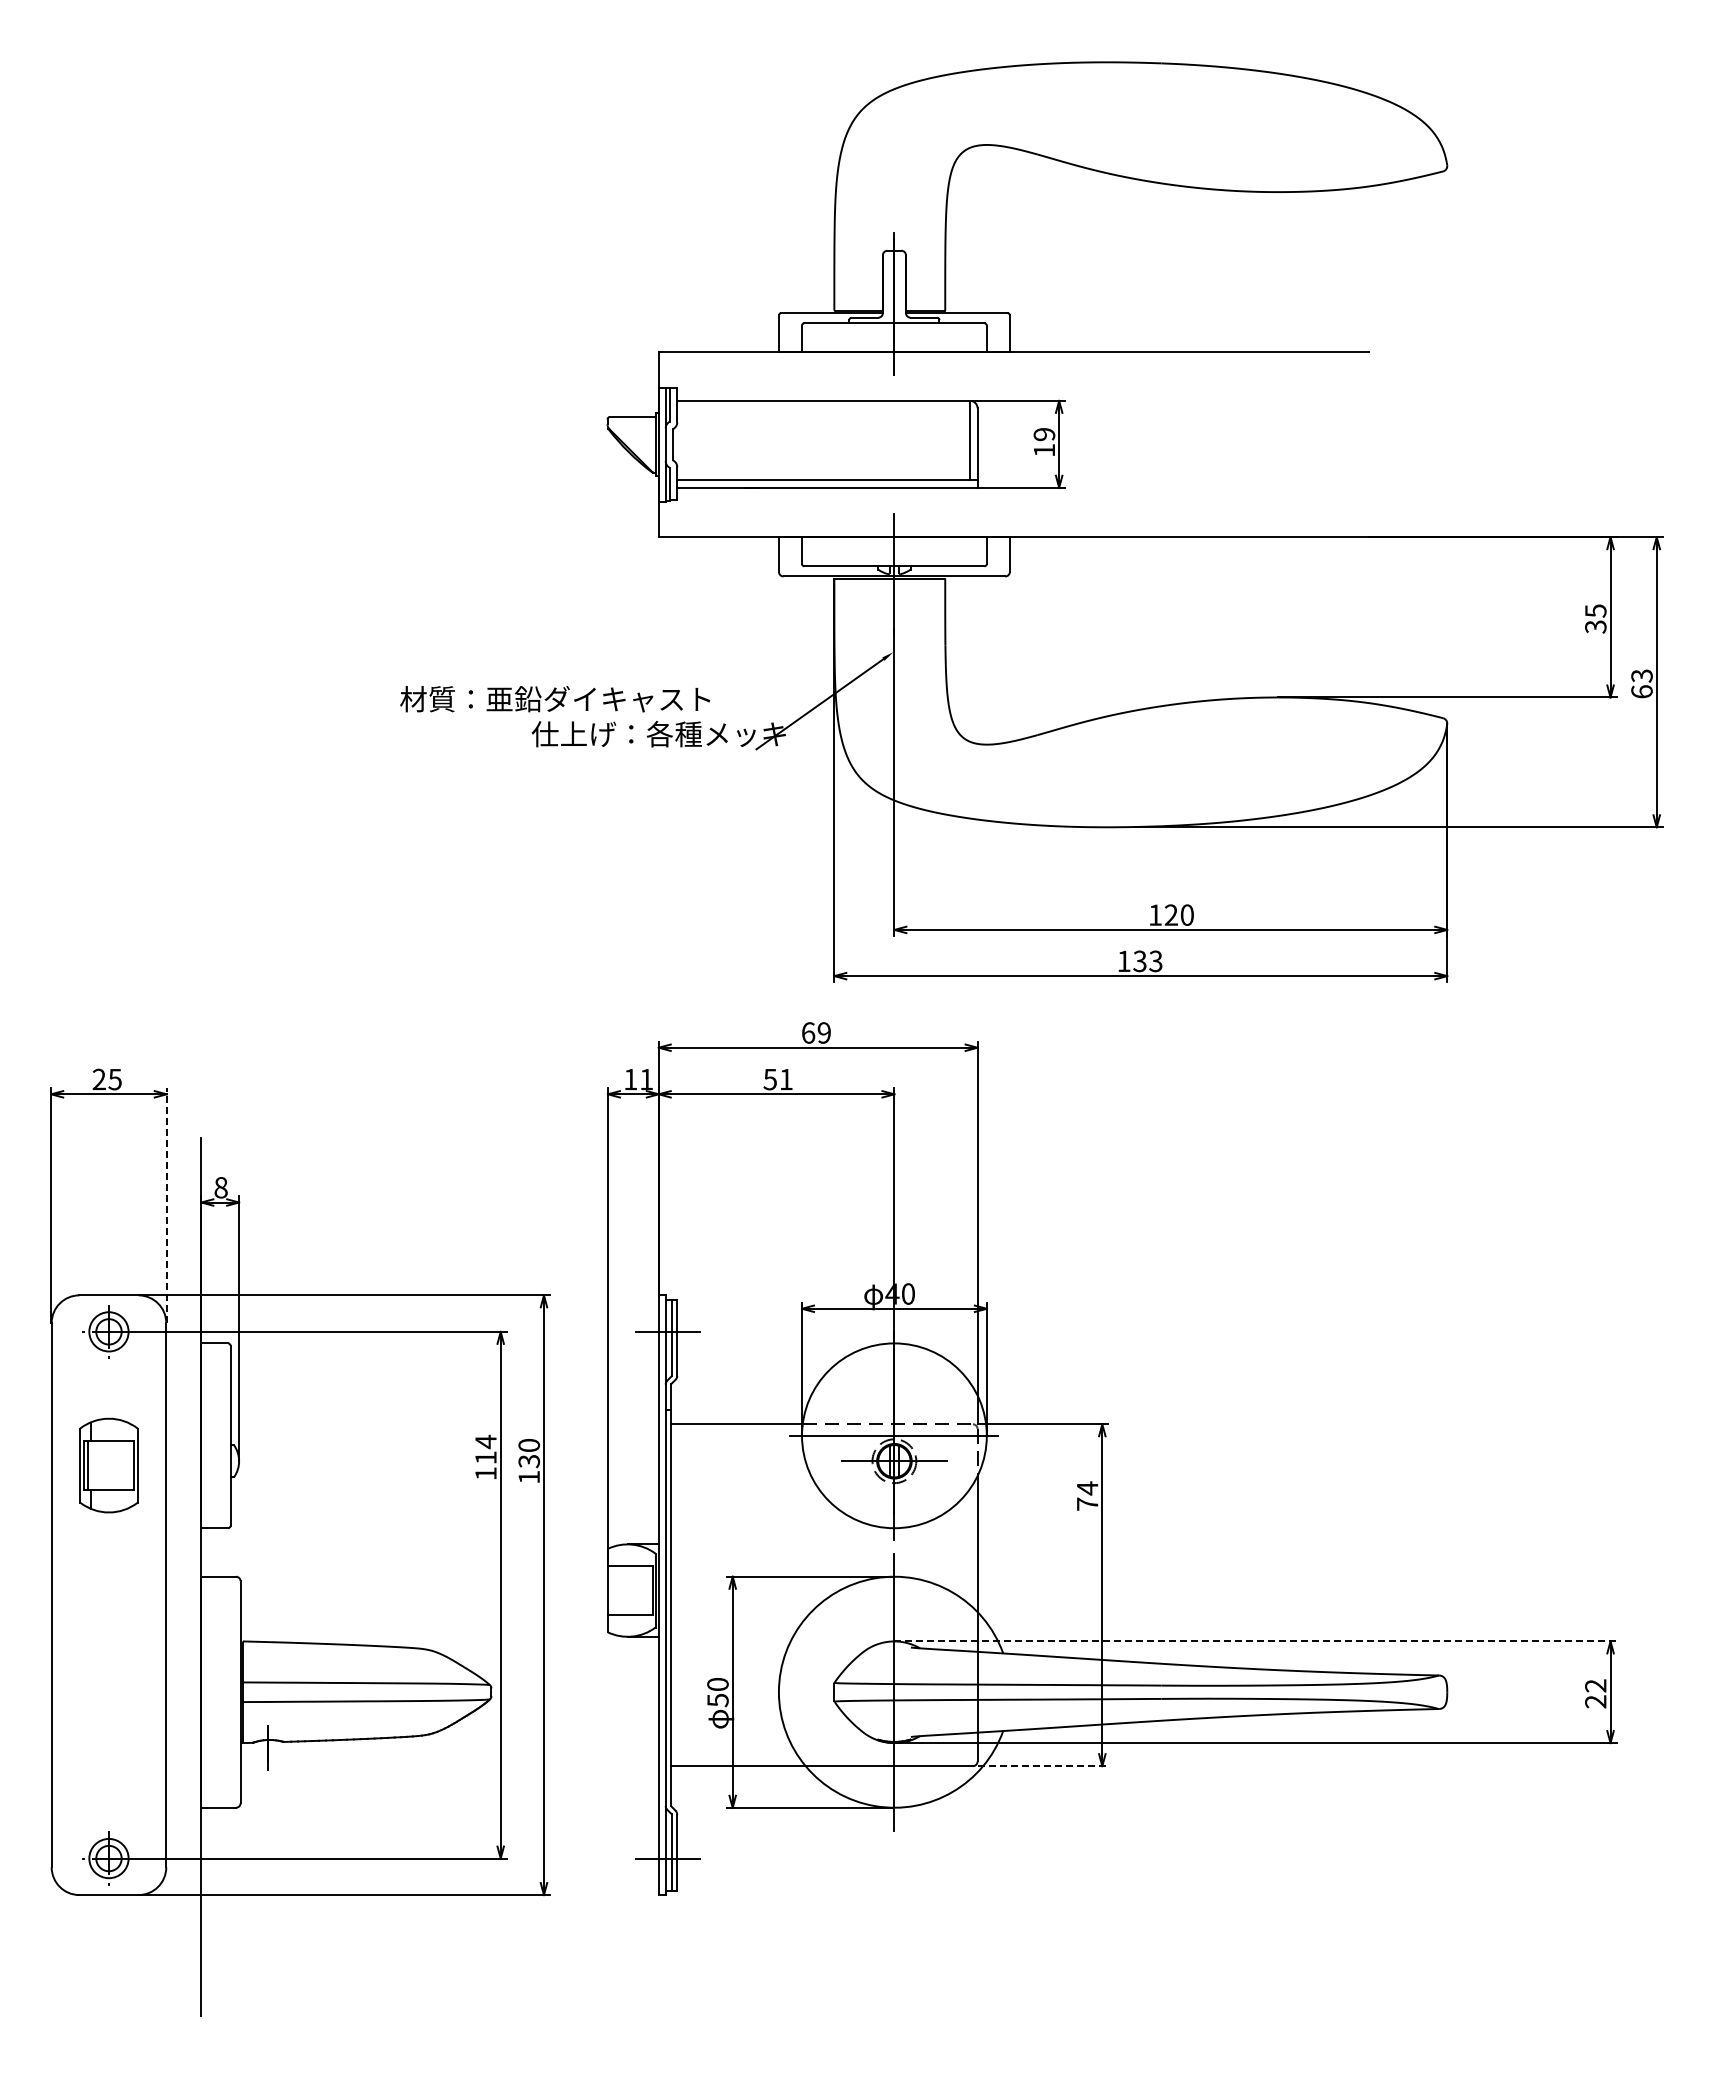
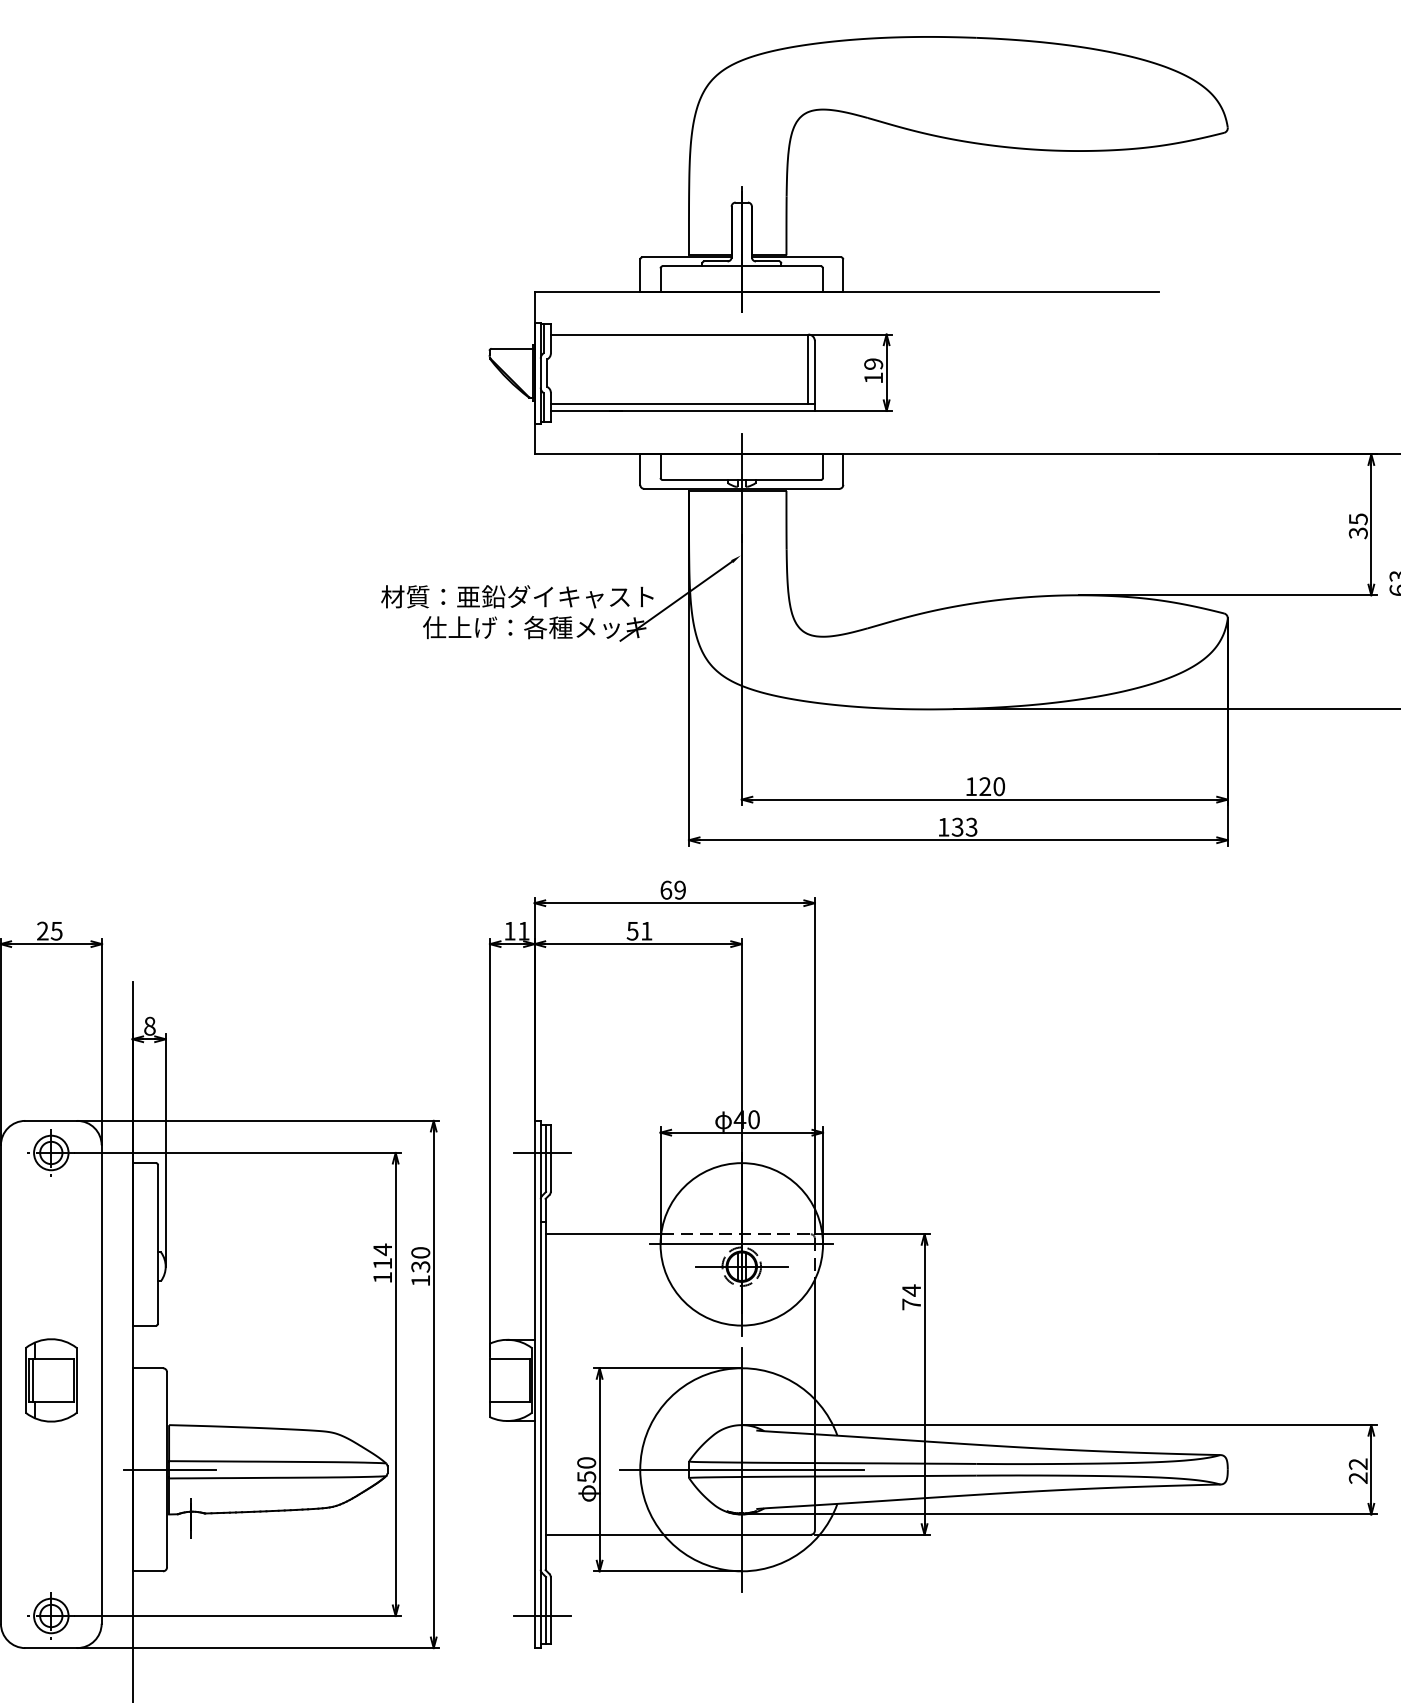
text: (555, 699) -> (517, 597), moved
line: (166, 1204) -> (101, 1041), dashed -> solid
part: (108, 1465) -> (50, 1380), moved
line: (1255, 1641) -> (1059, 1425), dashed -> solid
line: (243, 1692) -> (169, 1470), added
line: (894, 1692) -> (741, 1470), added
line: (1043, 1766) -> (872, 1535), dashed -> solid

